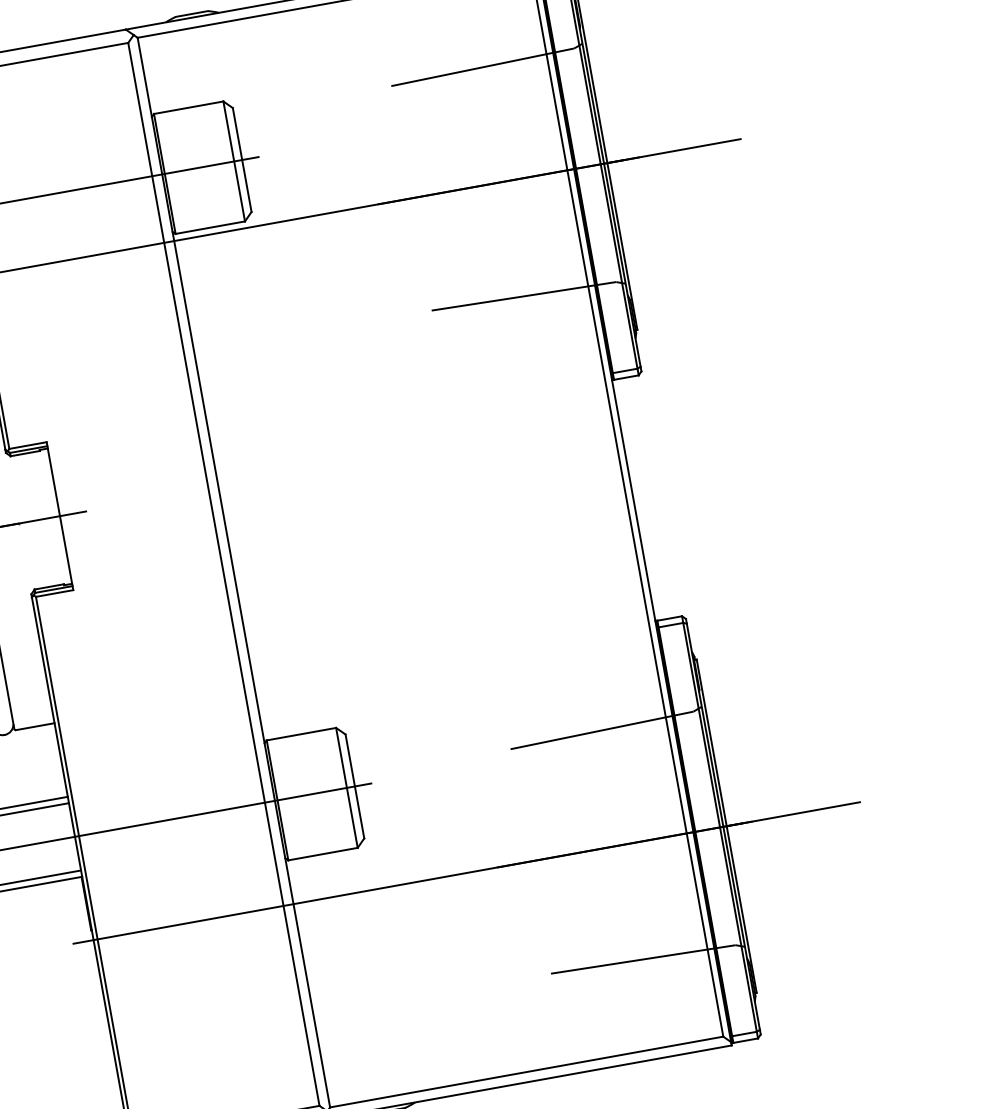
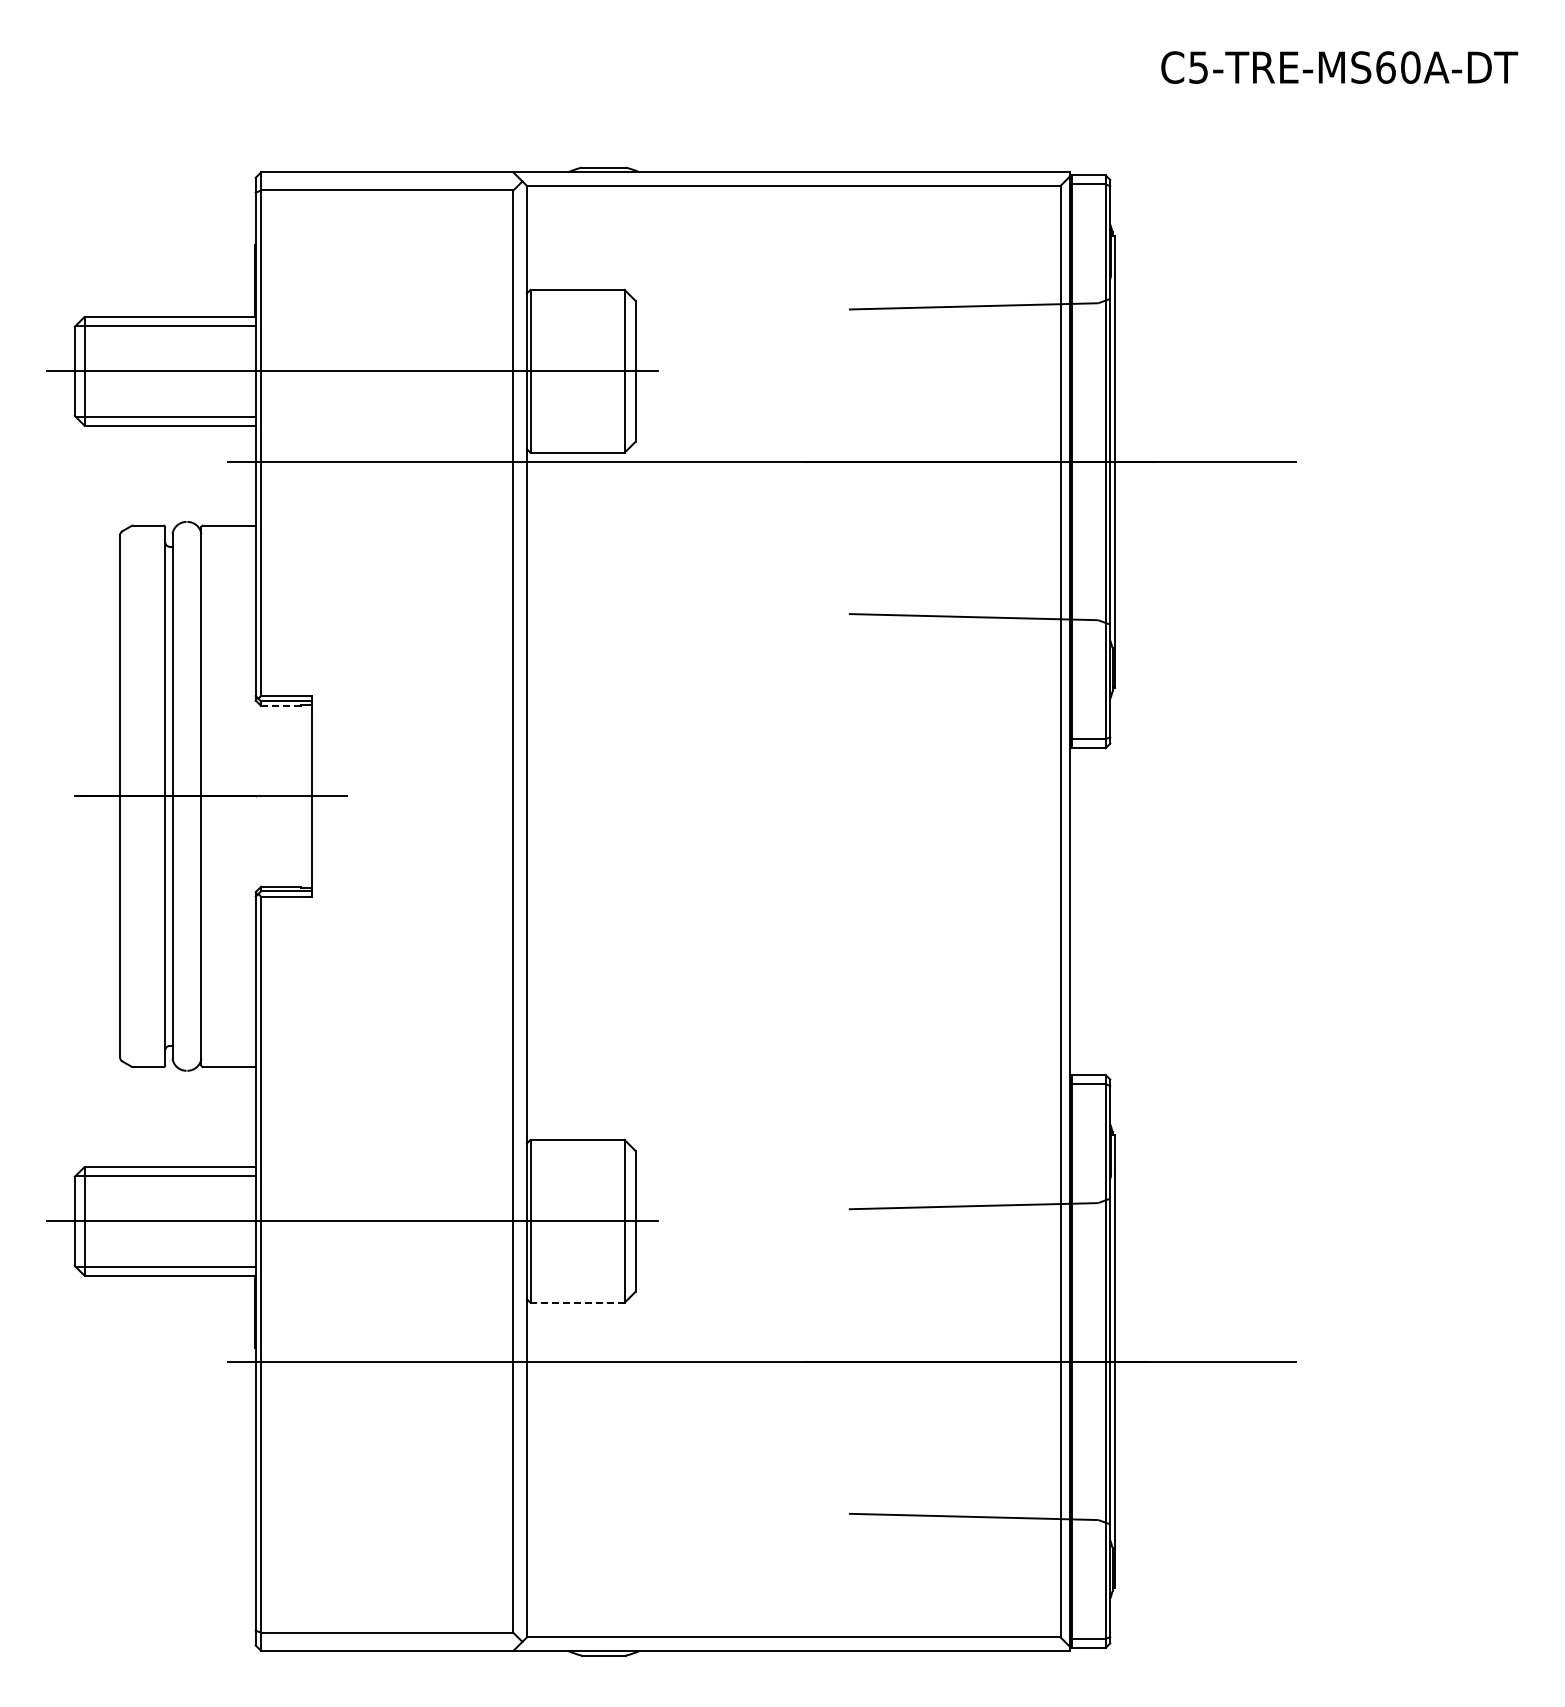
line: (25, 453) -> (281, 705), solid -> dashed
line: (322, 853) -> (577, 1302), solid -> dashed

